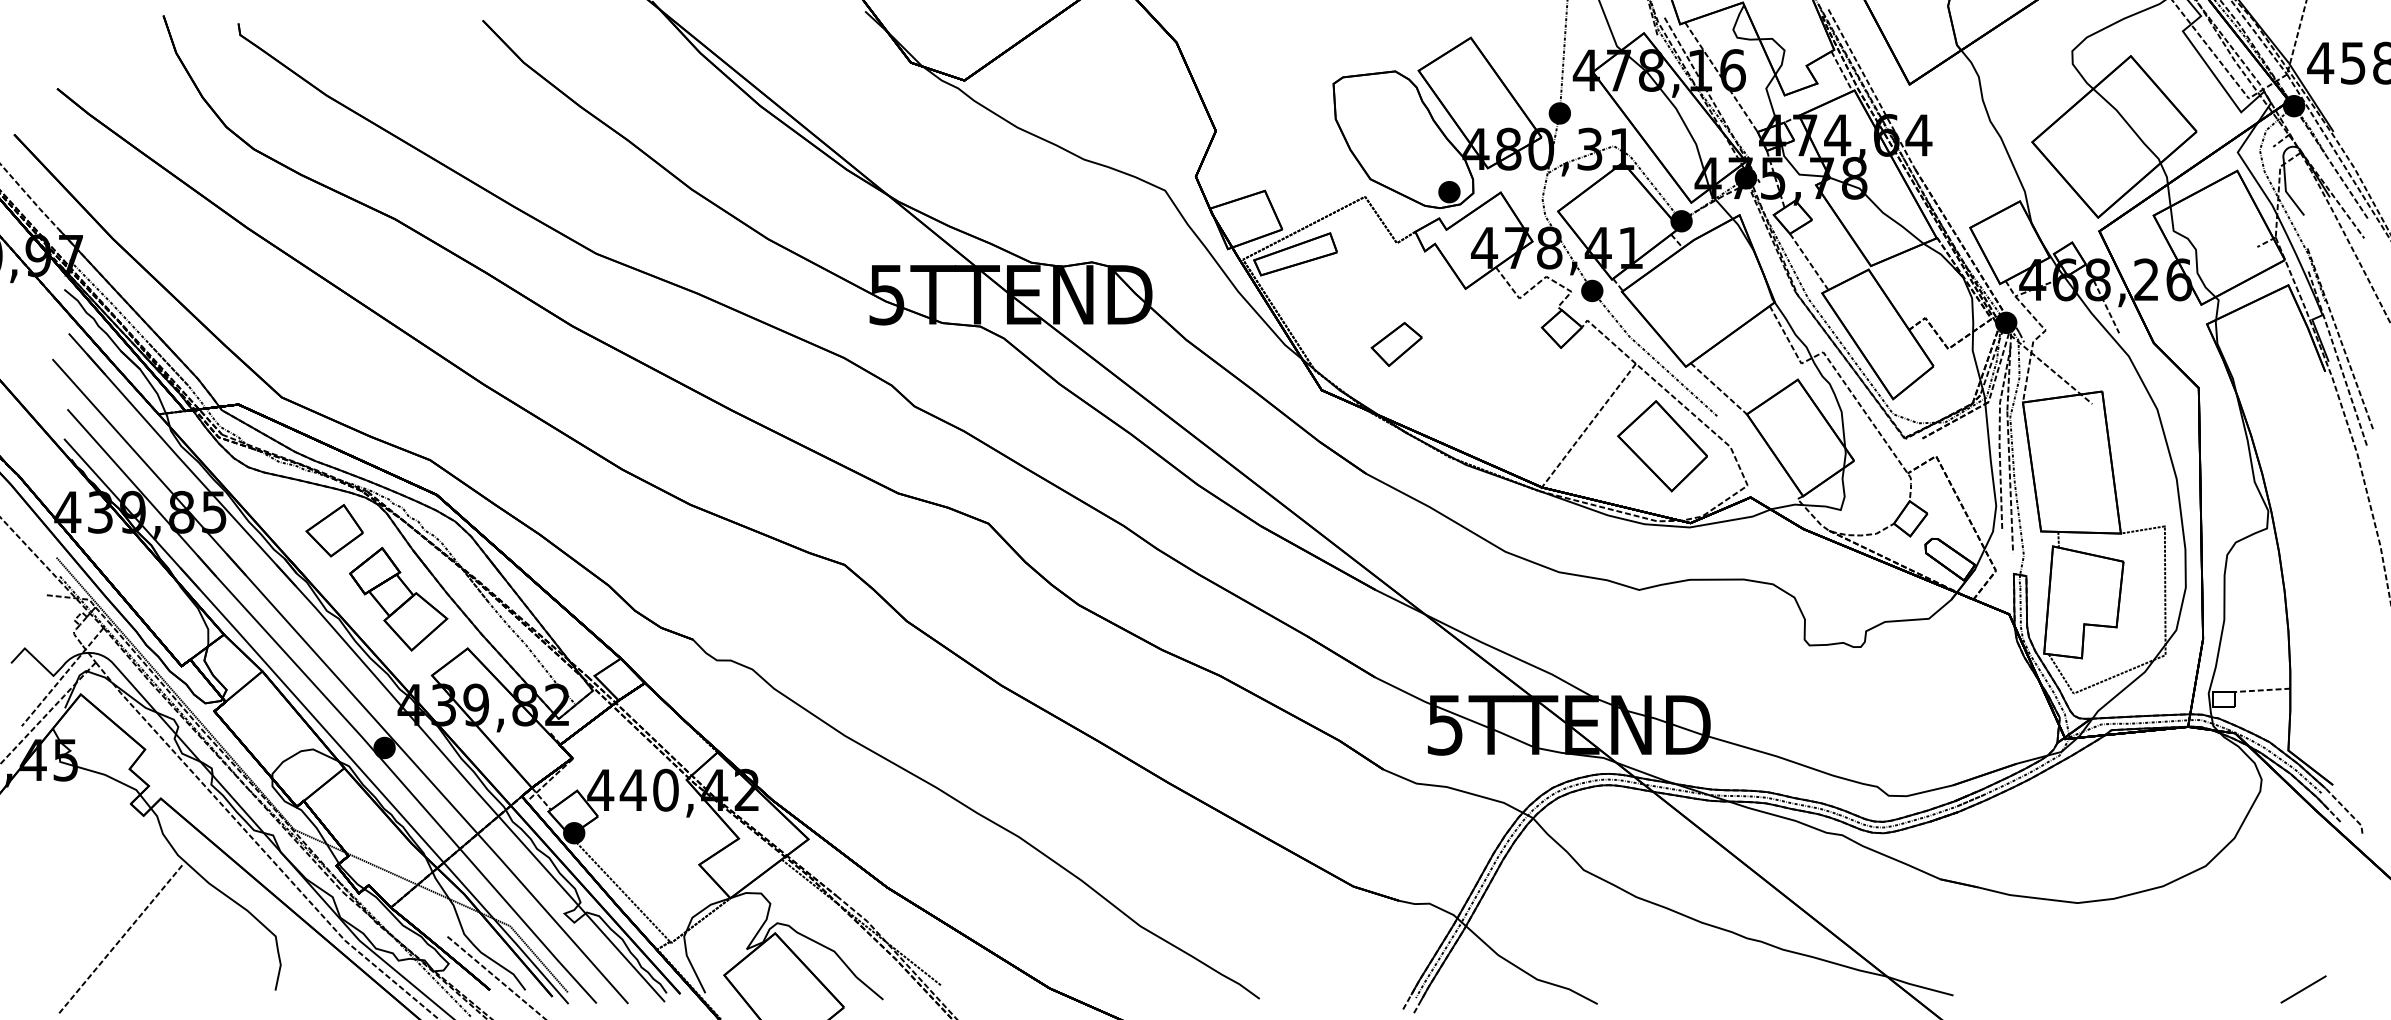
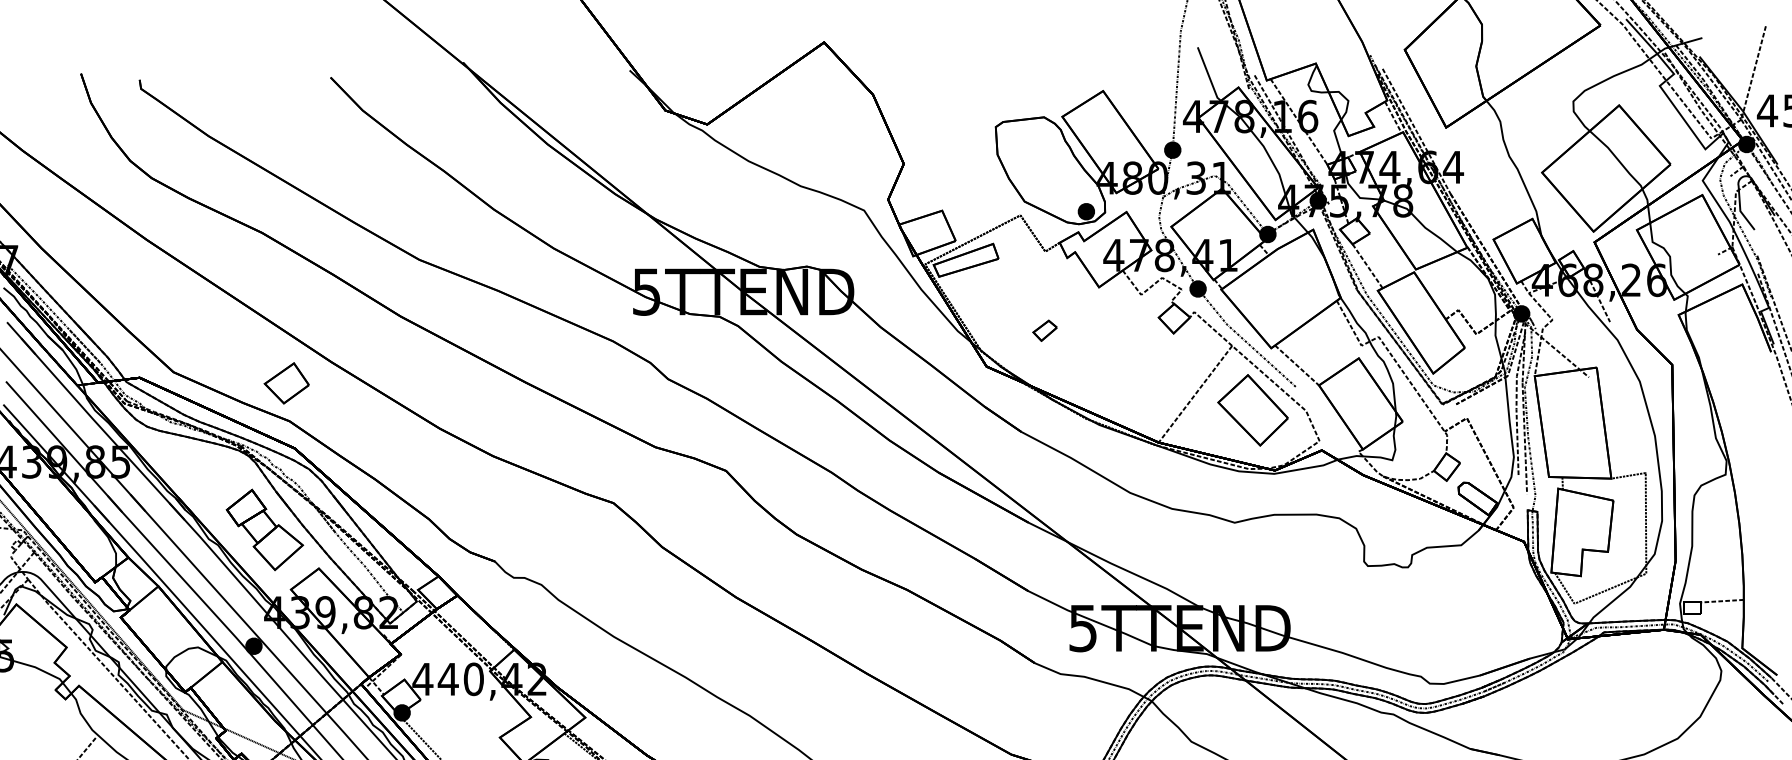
part: (1396, 344) -> (1045, 330), size x0.6
part: (334, 530) -> (286, 383), moved

